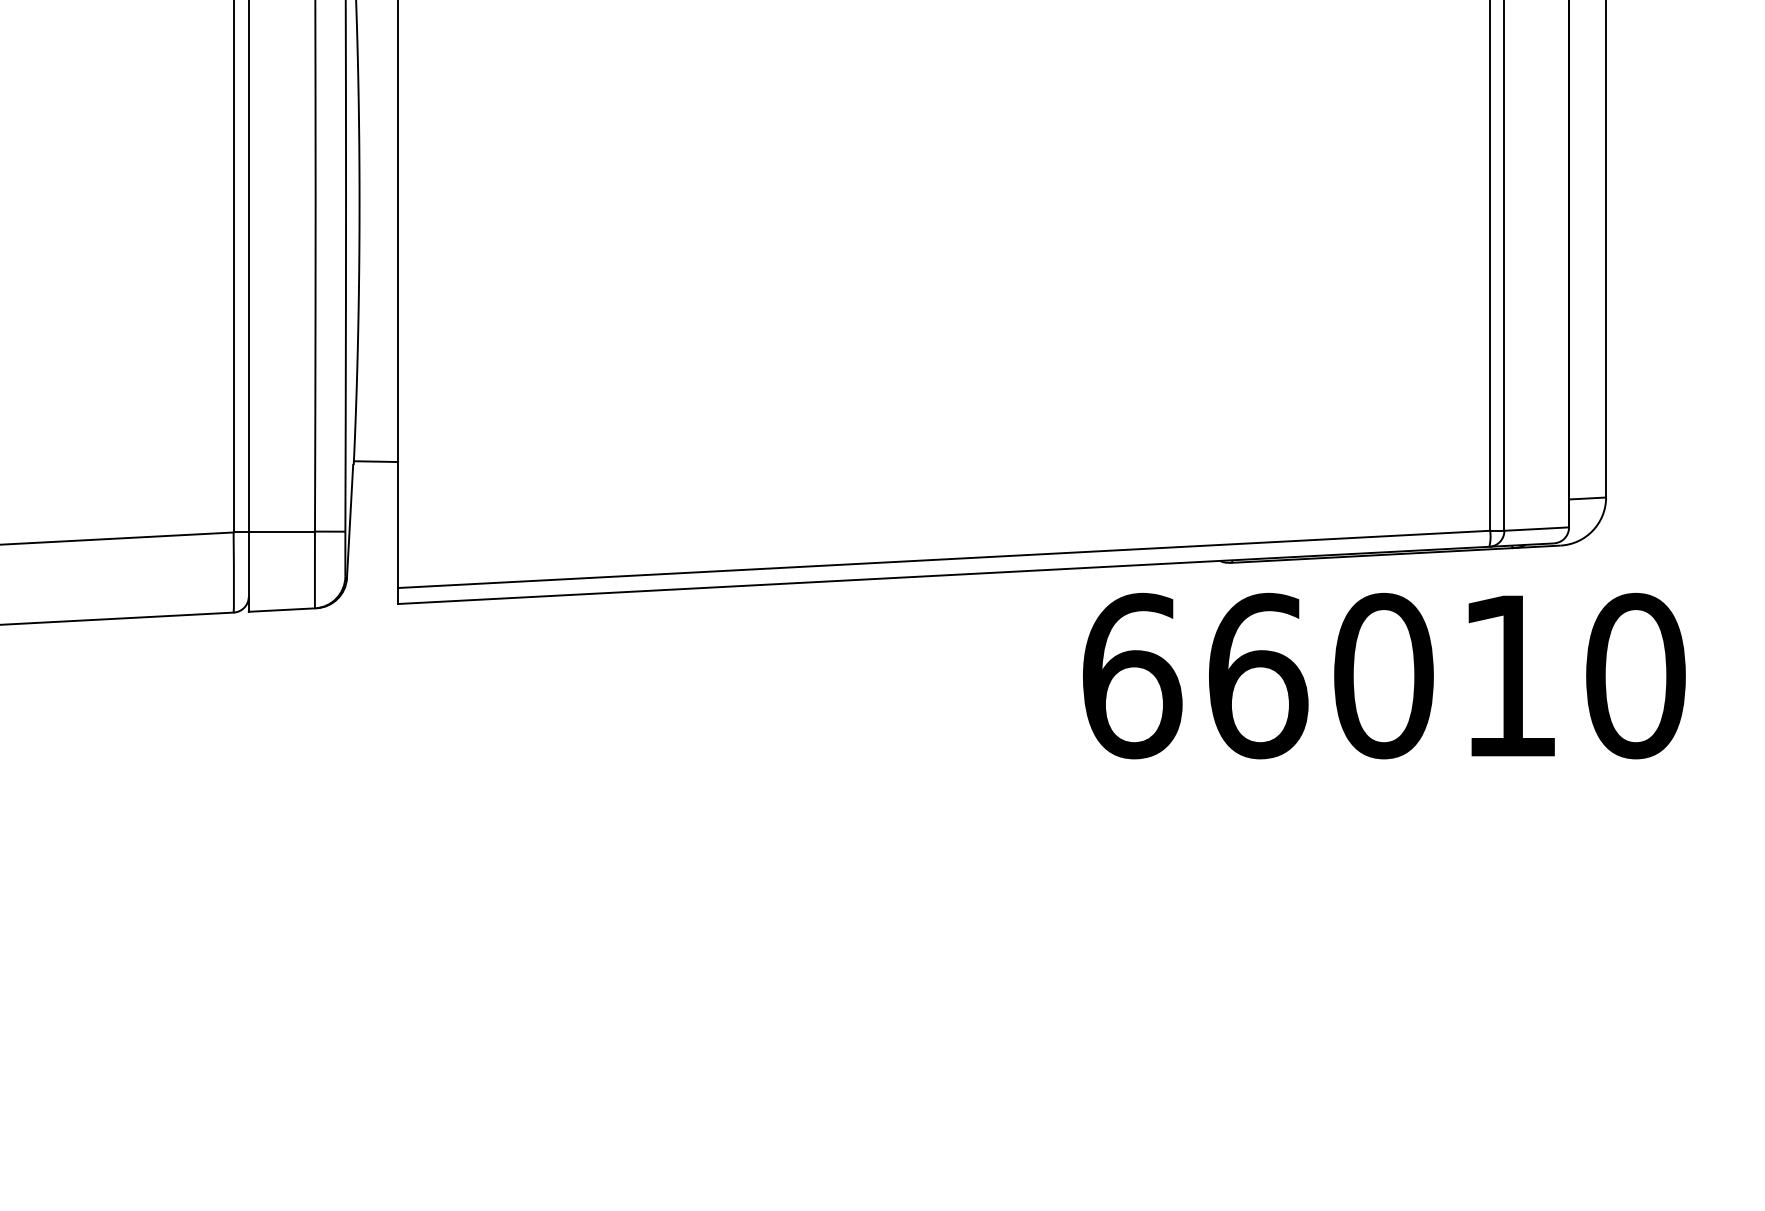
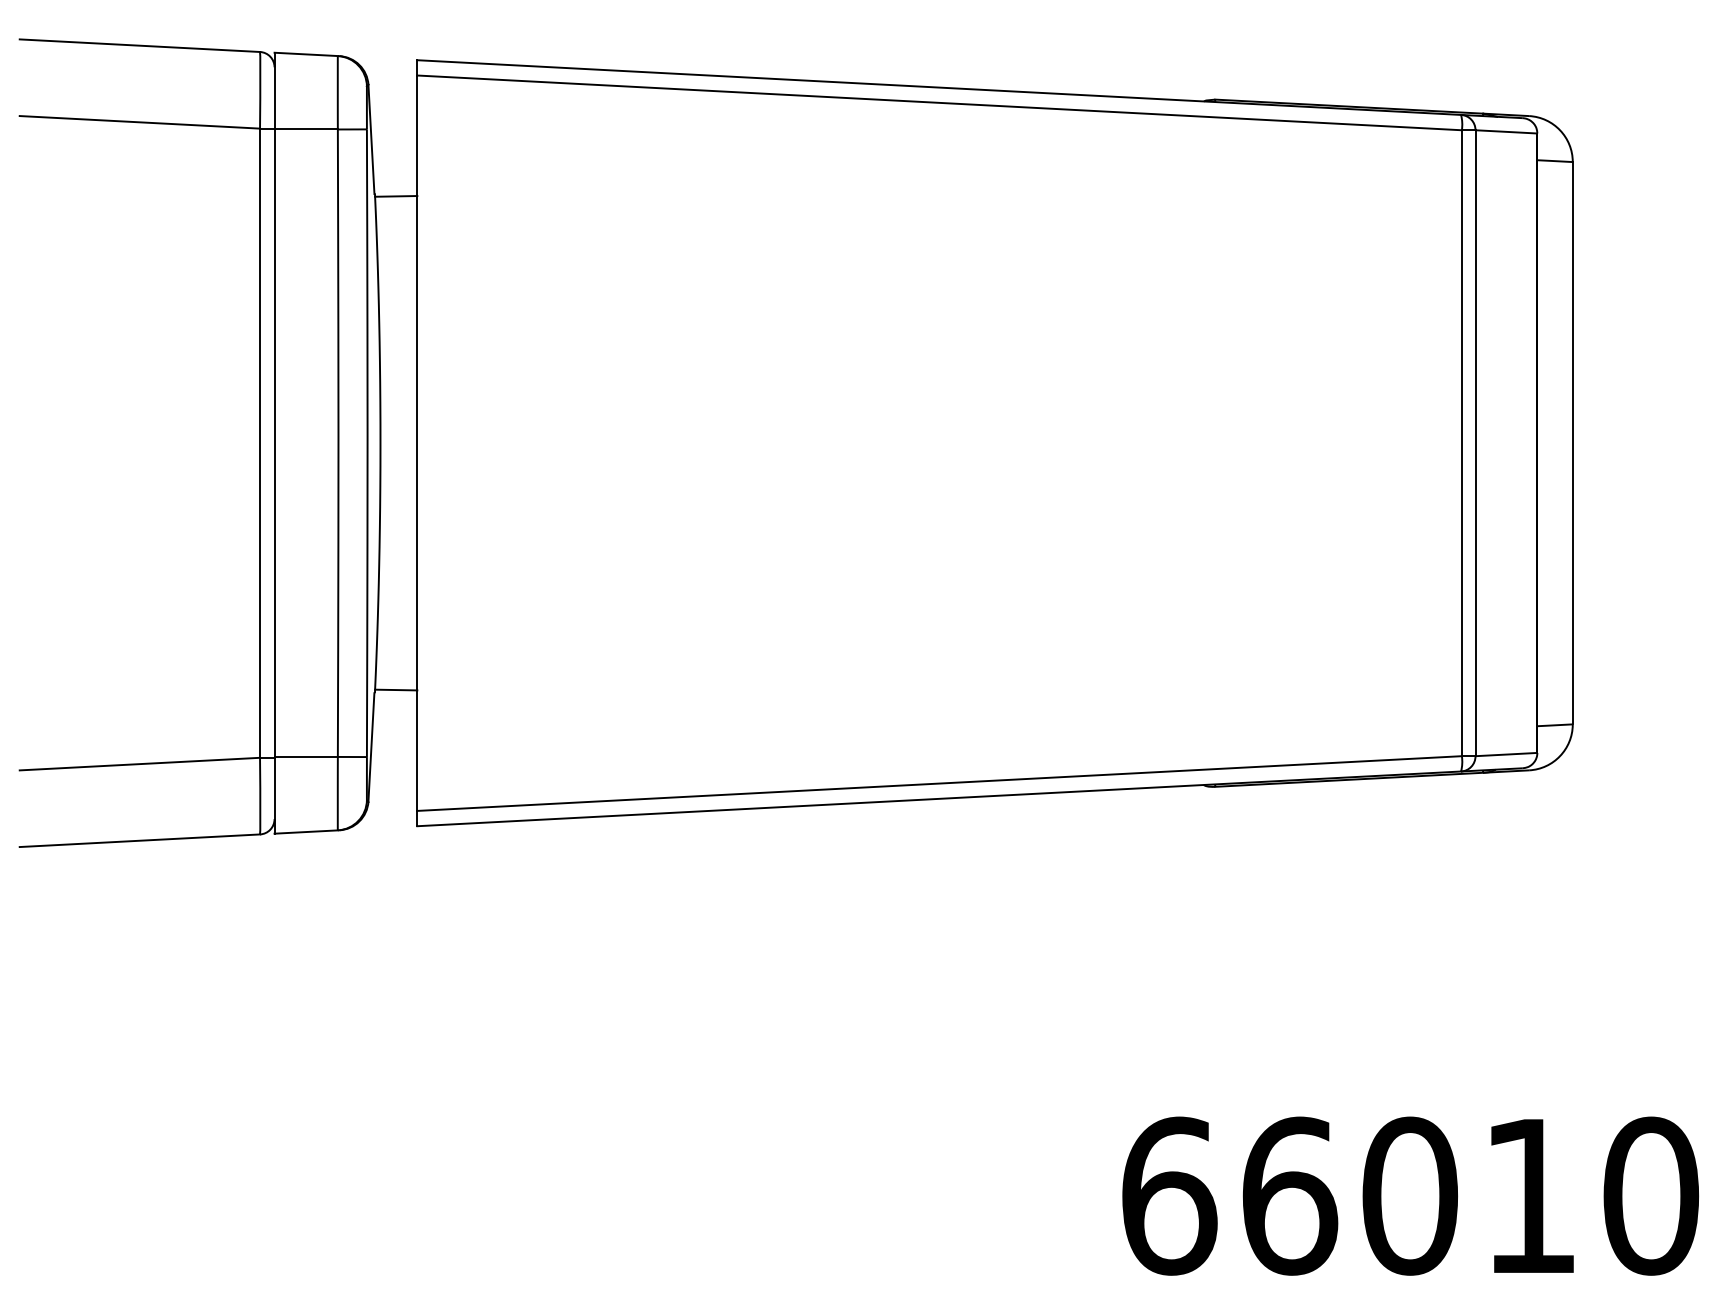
text: (1384, 675) -> (1410, 1195), moved

